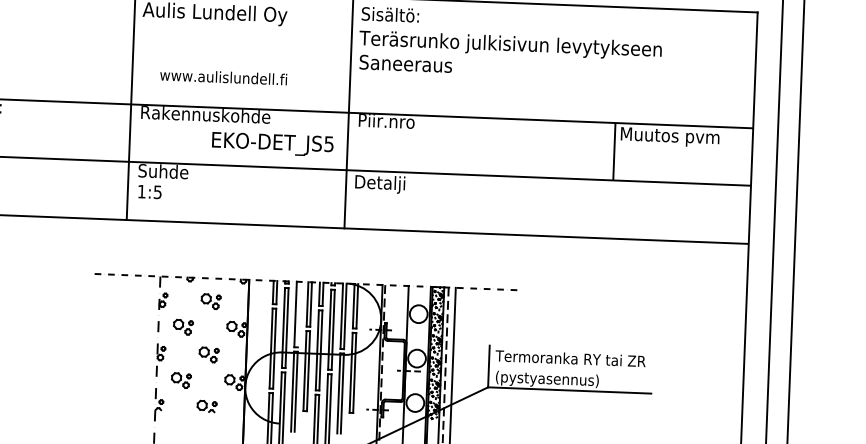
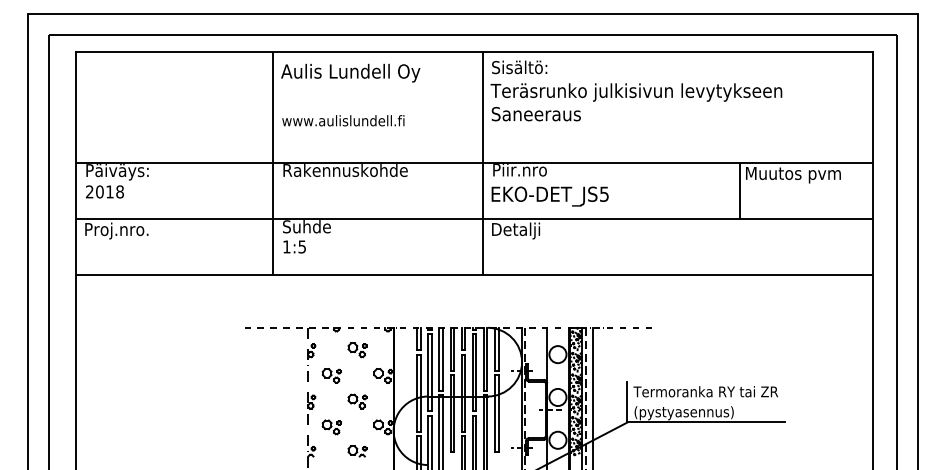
text: (223, 77) -> (343, 120), moved
text: (272, 144) -> (549, 196), moved
line: (298, 314) -> (442, 359), added

